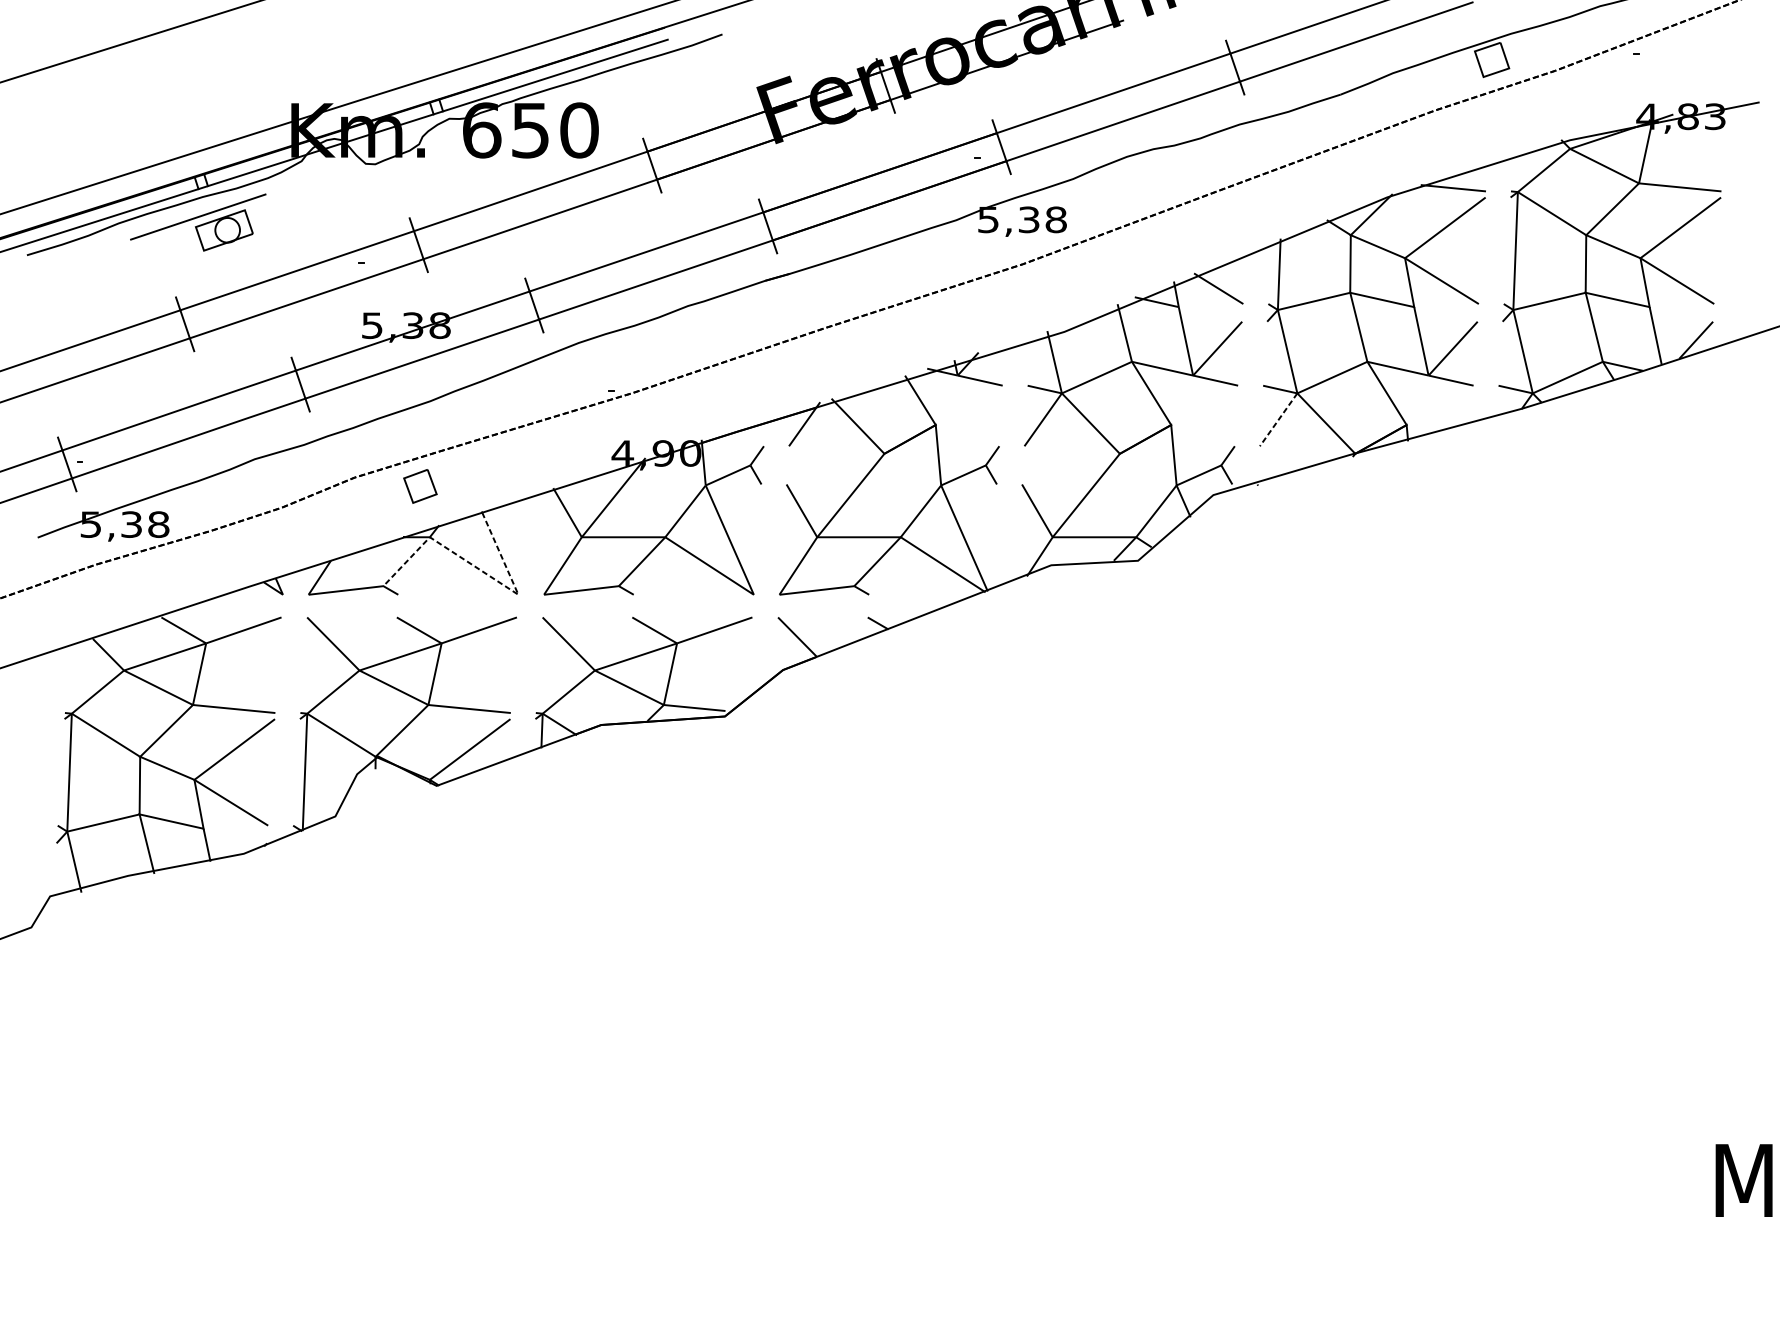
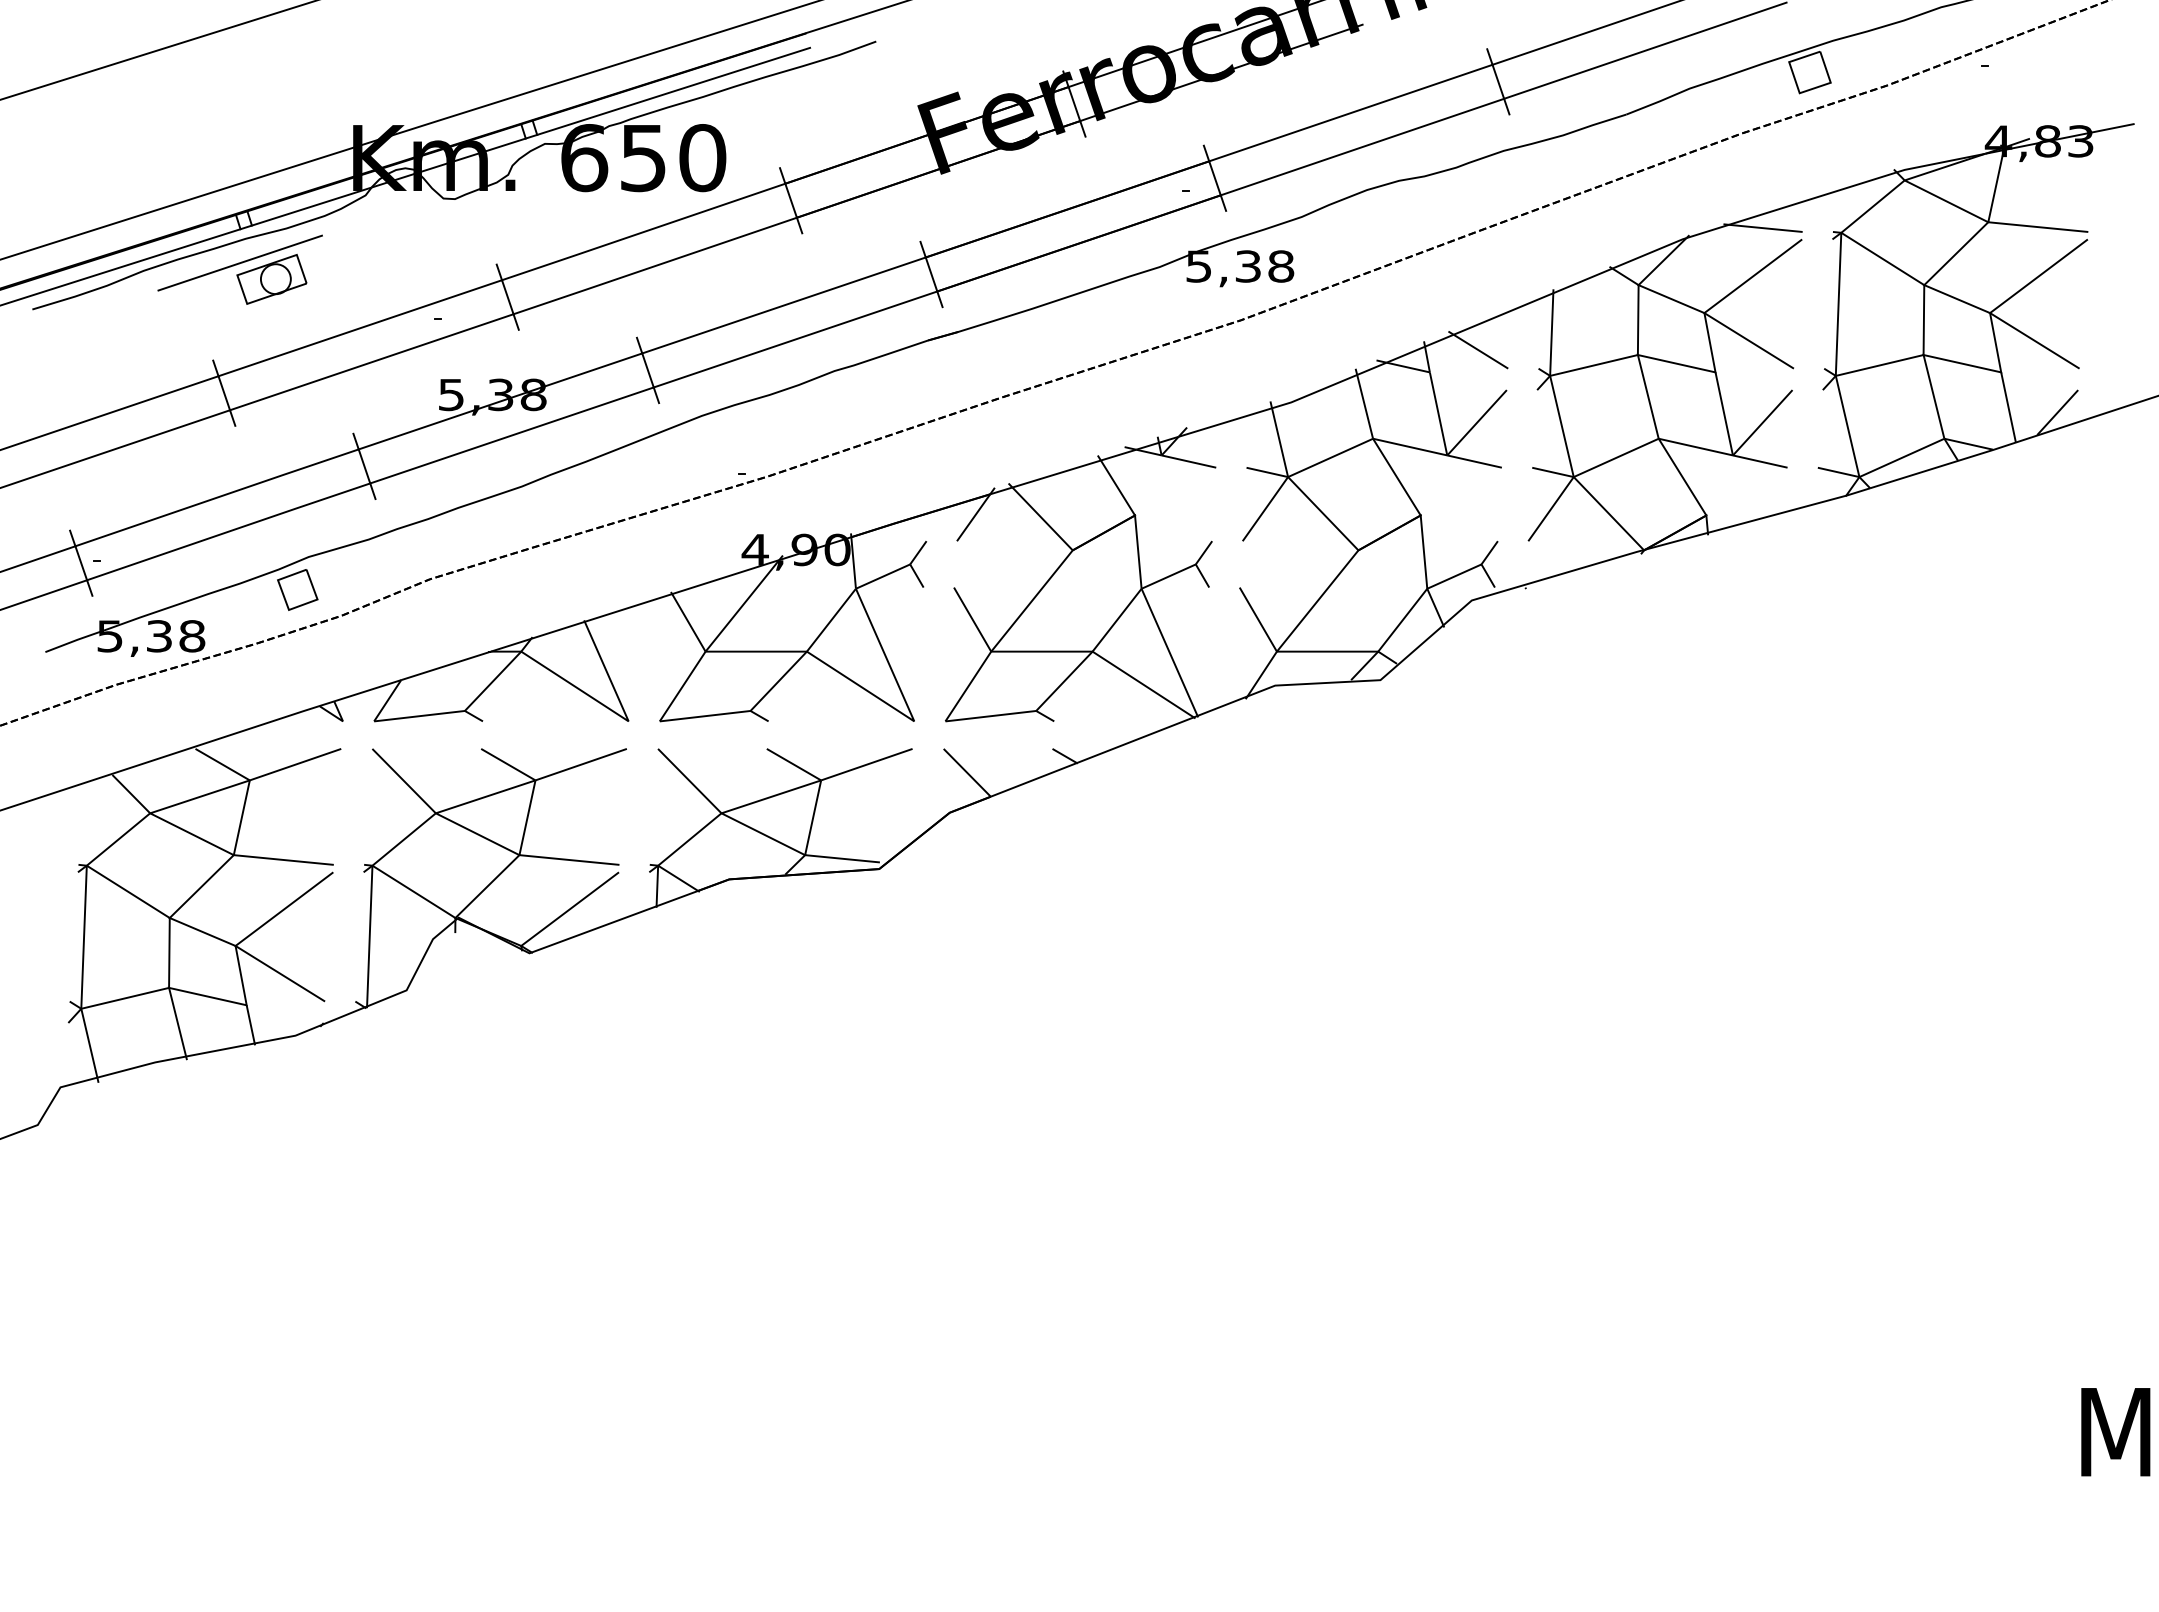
line: (1278, 420) -> (1550, 509), dashed -> solid
part: (420, 486) -> (297, 589), moved
line: (483, 571) -> (586, 693), dashed -> solid

